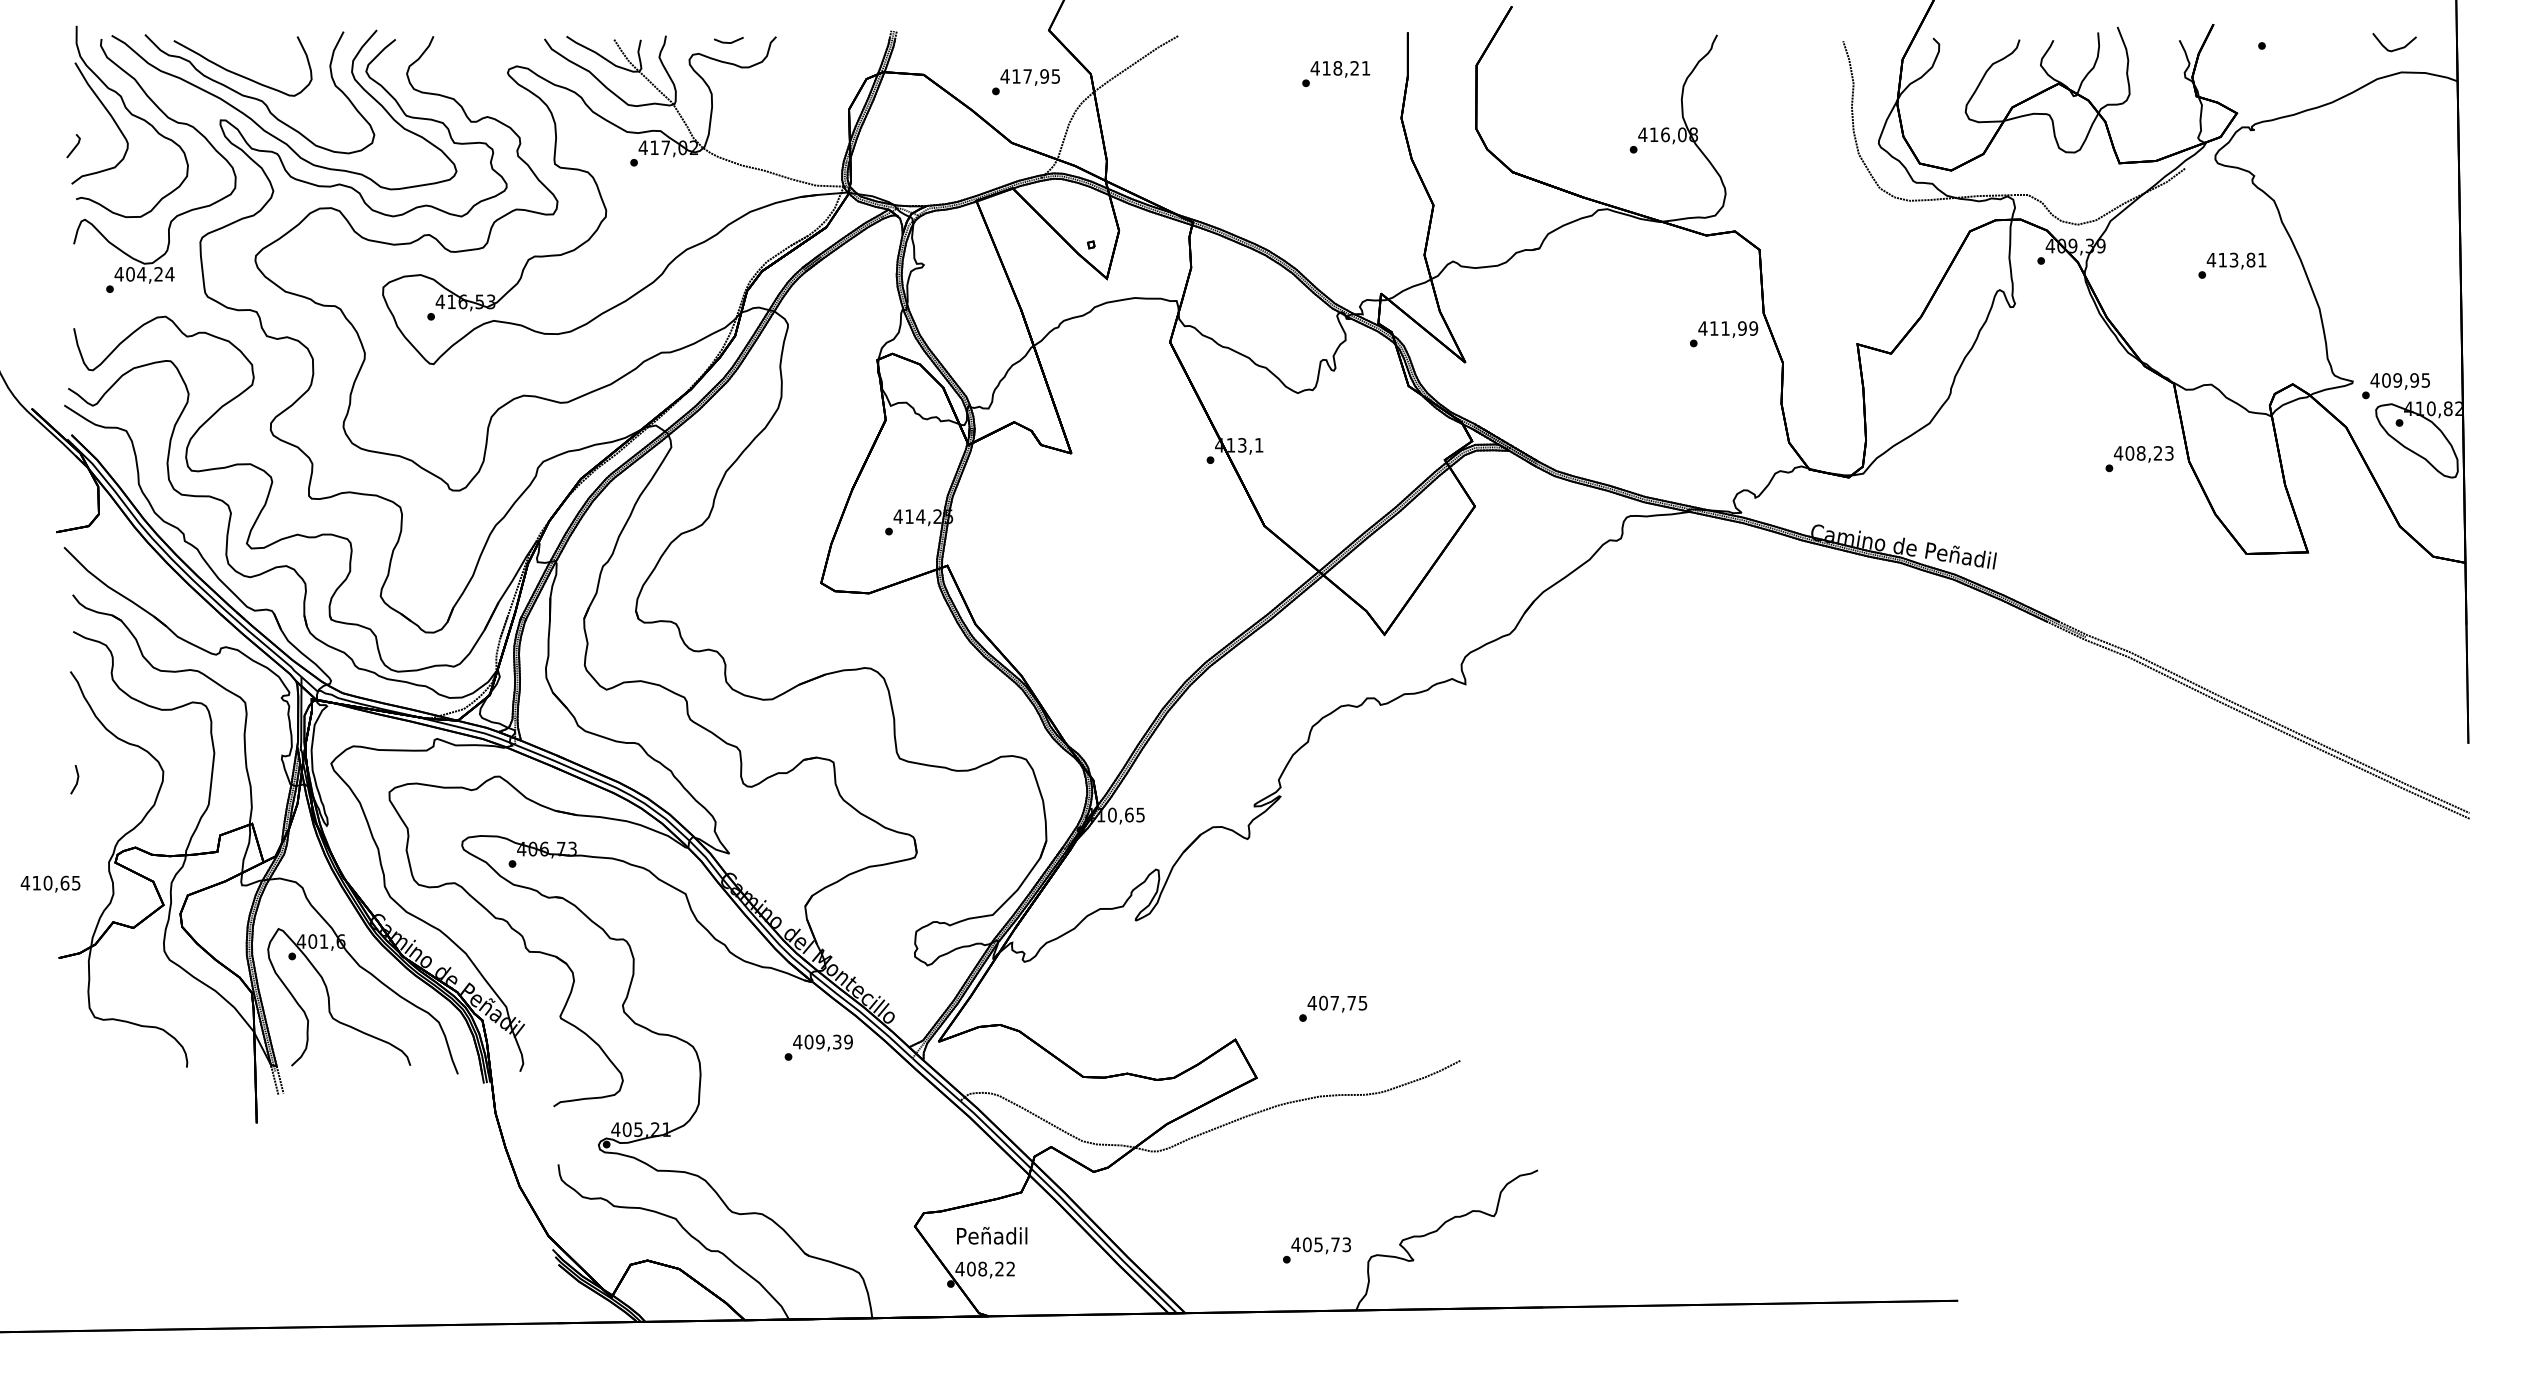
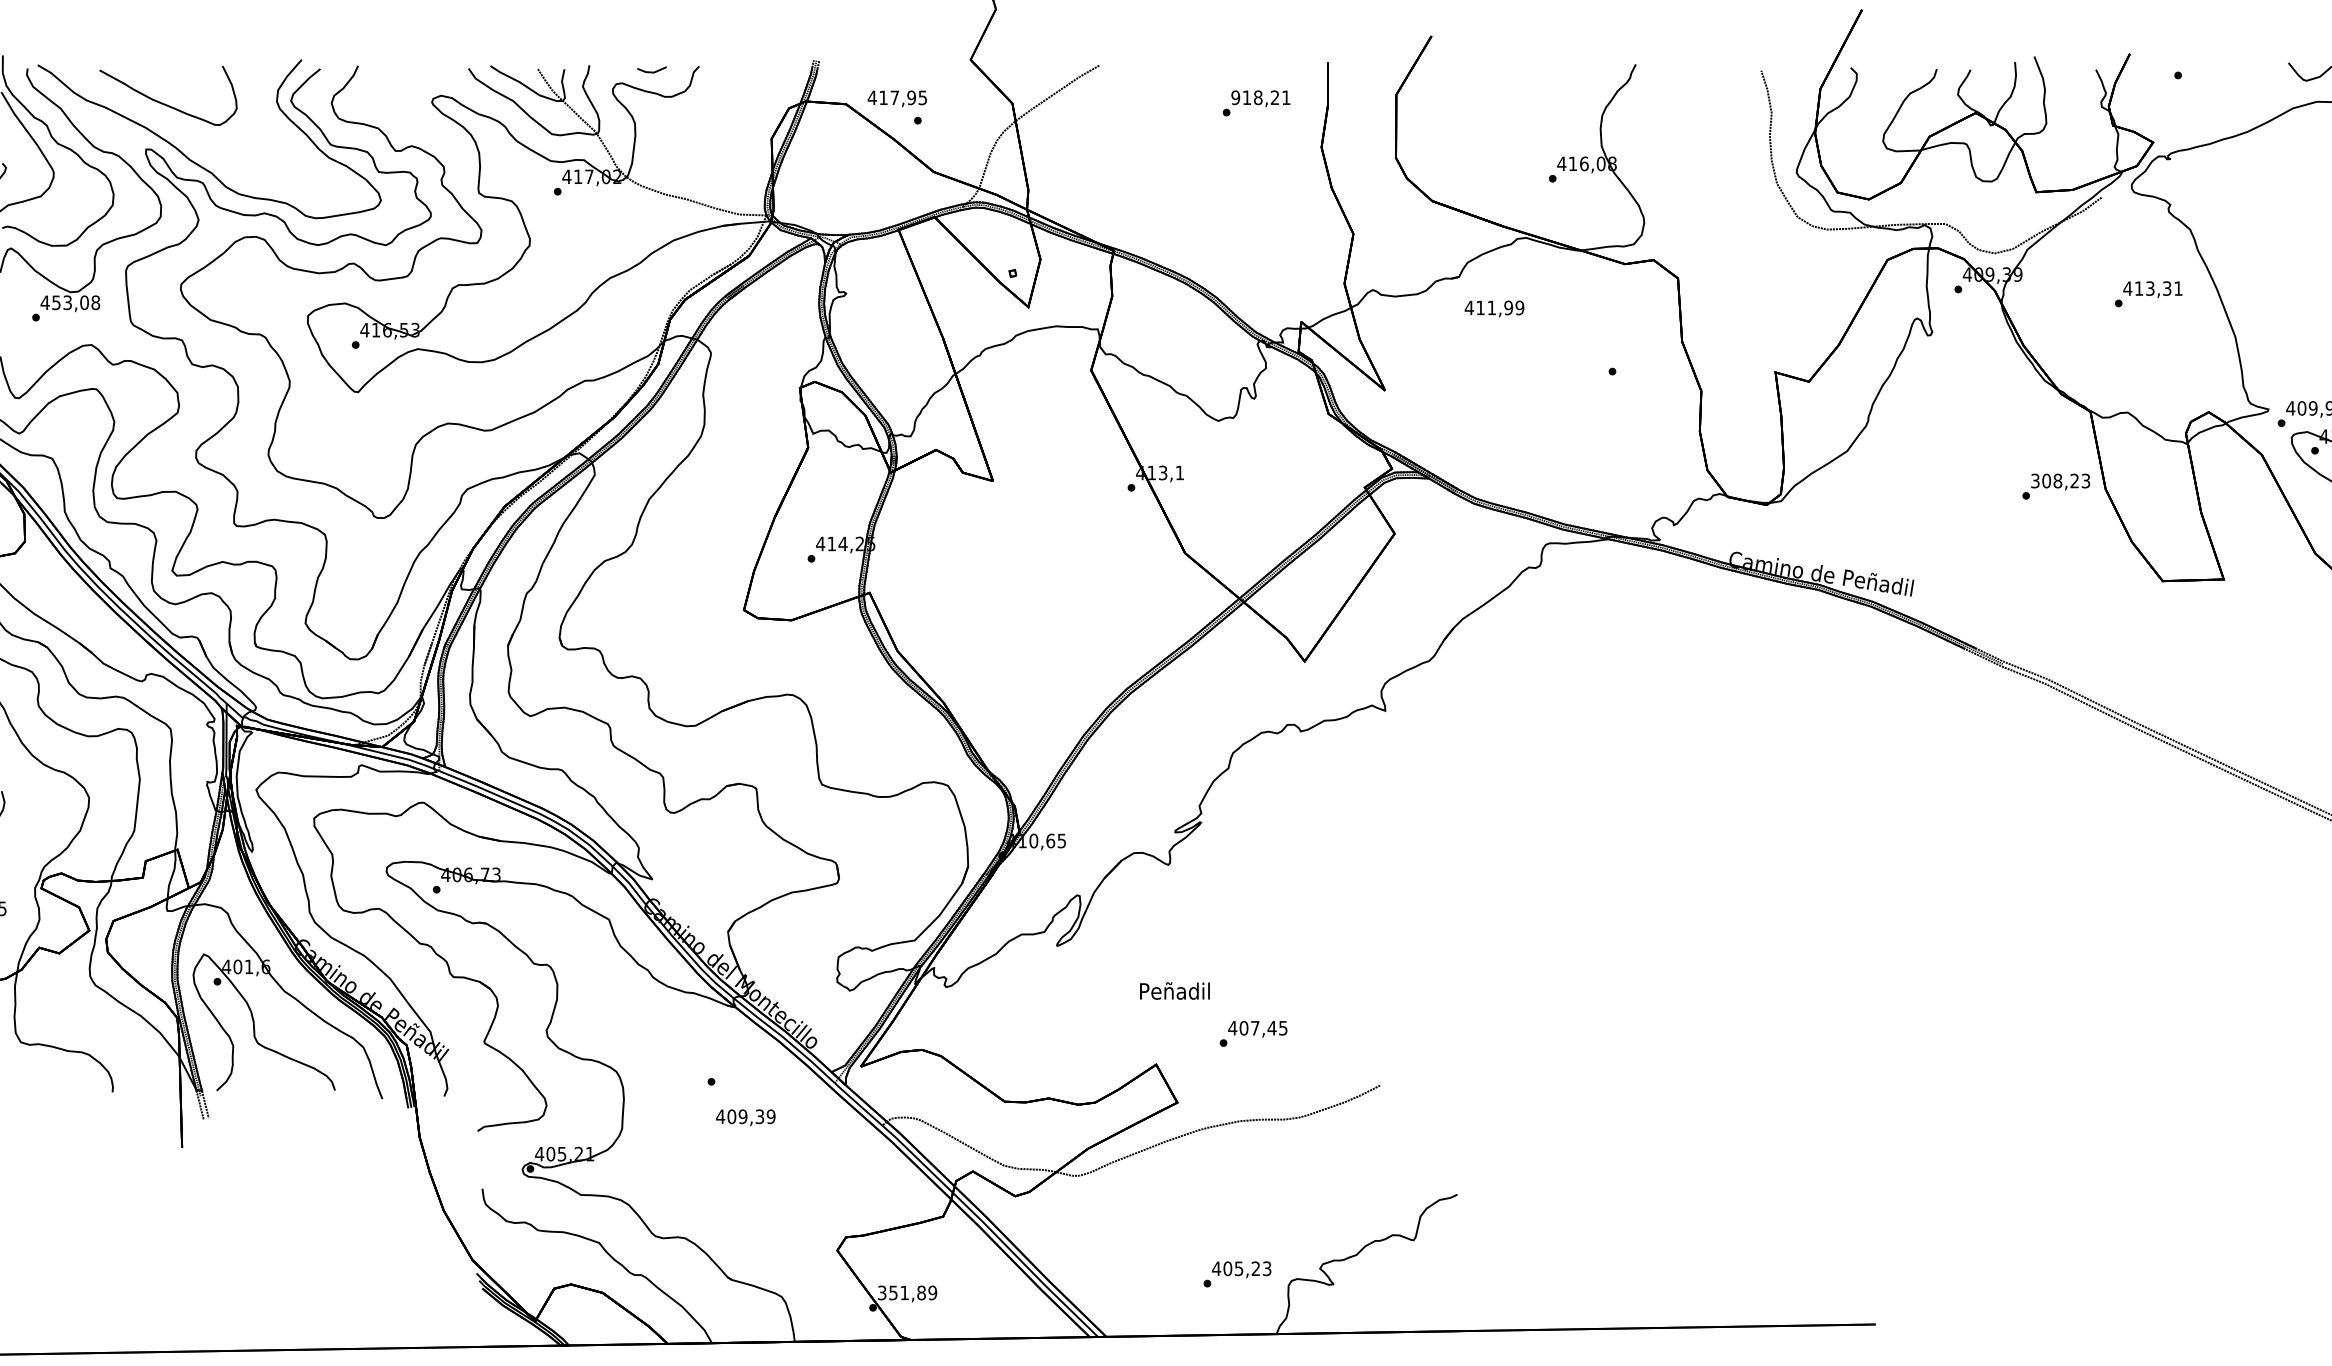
text: (1314, 68) -> (1235, 97), 418,21 -> 918,21
text: (1029, 77) -> (896, 98), moved
curve: (258, 98) -> (183, 127), removed
text: (2250, 259) -> (2166, 288), 413,81 -> 413,31
text: (150, 274) -> (76, 302), 404,24 -> 453,08
text: (1728, 329) -> (1494, 308), moved
text: (2118, 453) -> (2035, 481), 408,23 -> 308,23
text: (1351, 1003) -> (1271, 1028), 407,75 -> 407,45
text: (822, 1042) -> (745, 1117), moved
text: (992, 1235) -> (1175, 990), moved
text: (1335, 1244) -> (1255, 1268), 405,73 -> 405,23
text: (985, 1268) -> (907, 1292), 408,22 -> 351,89

